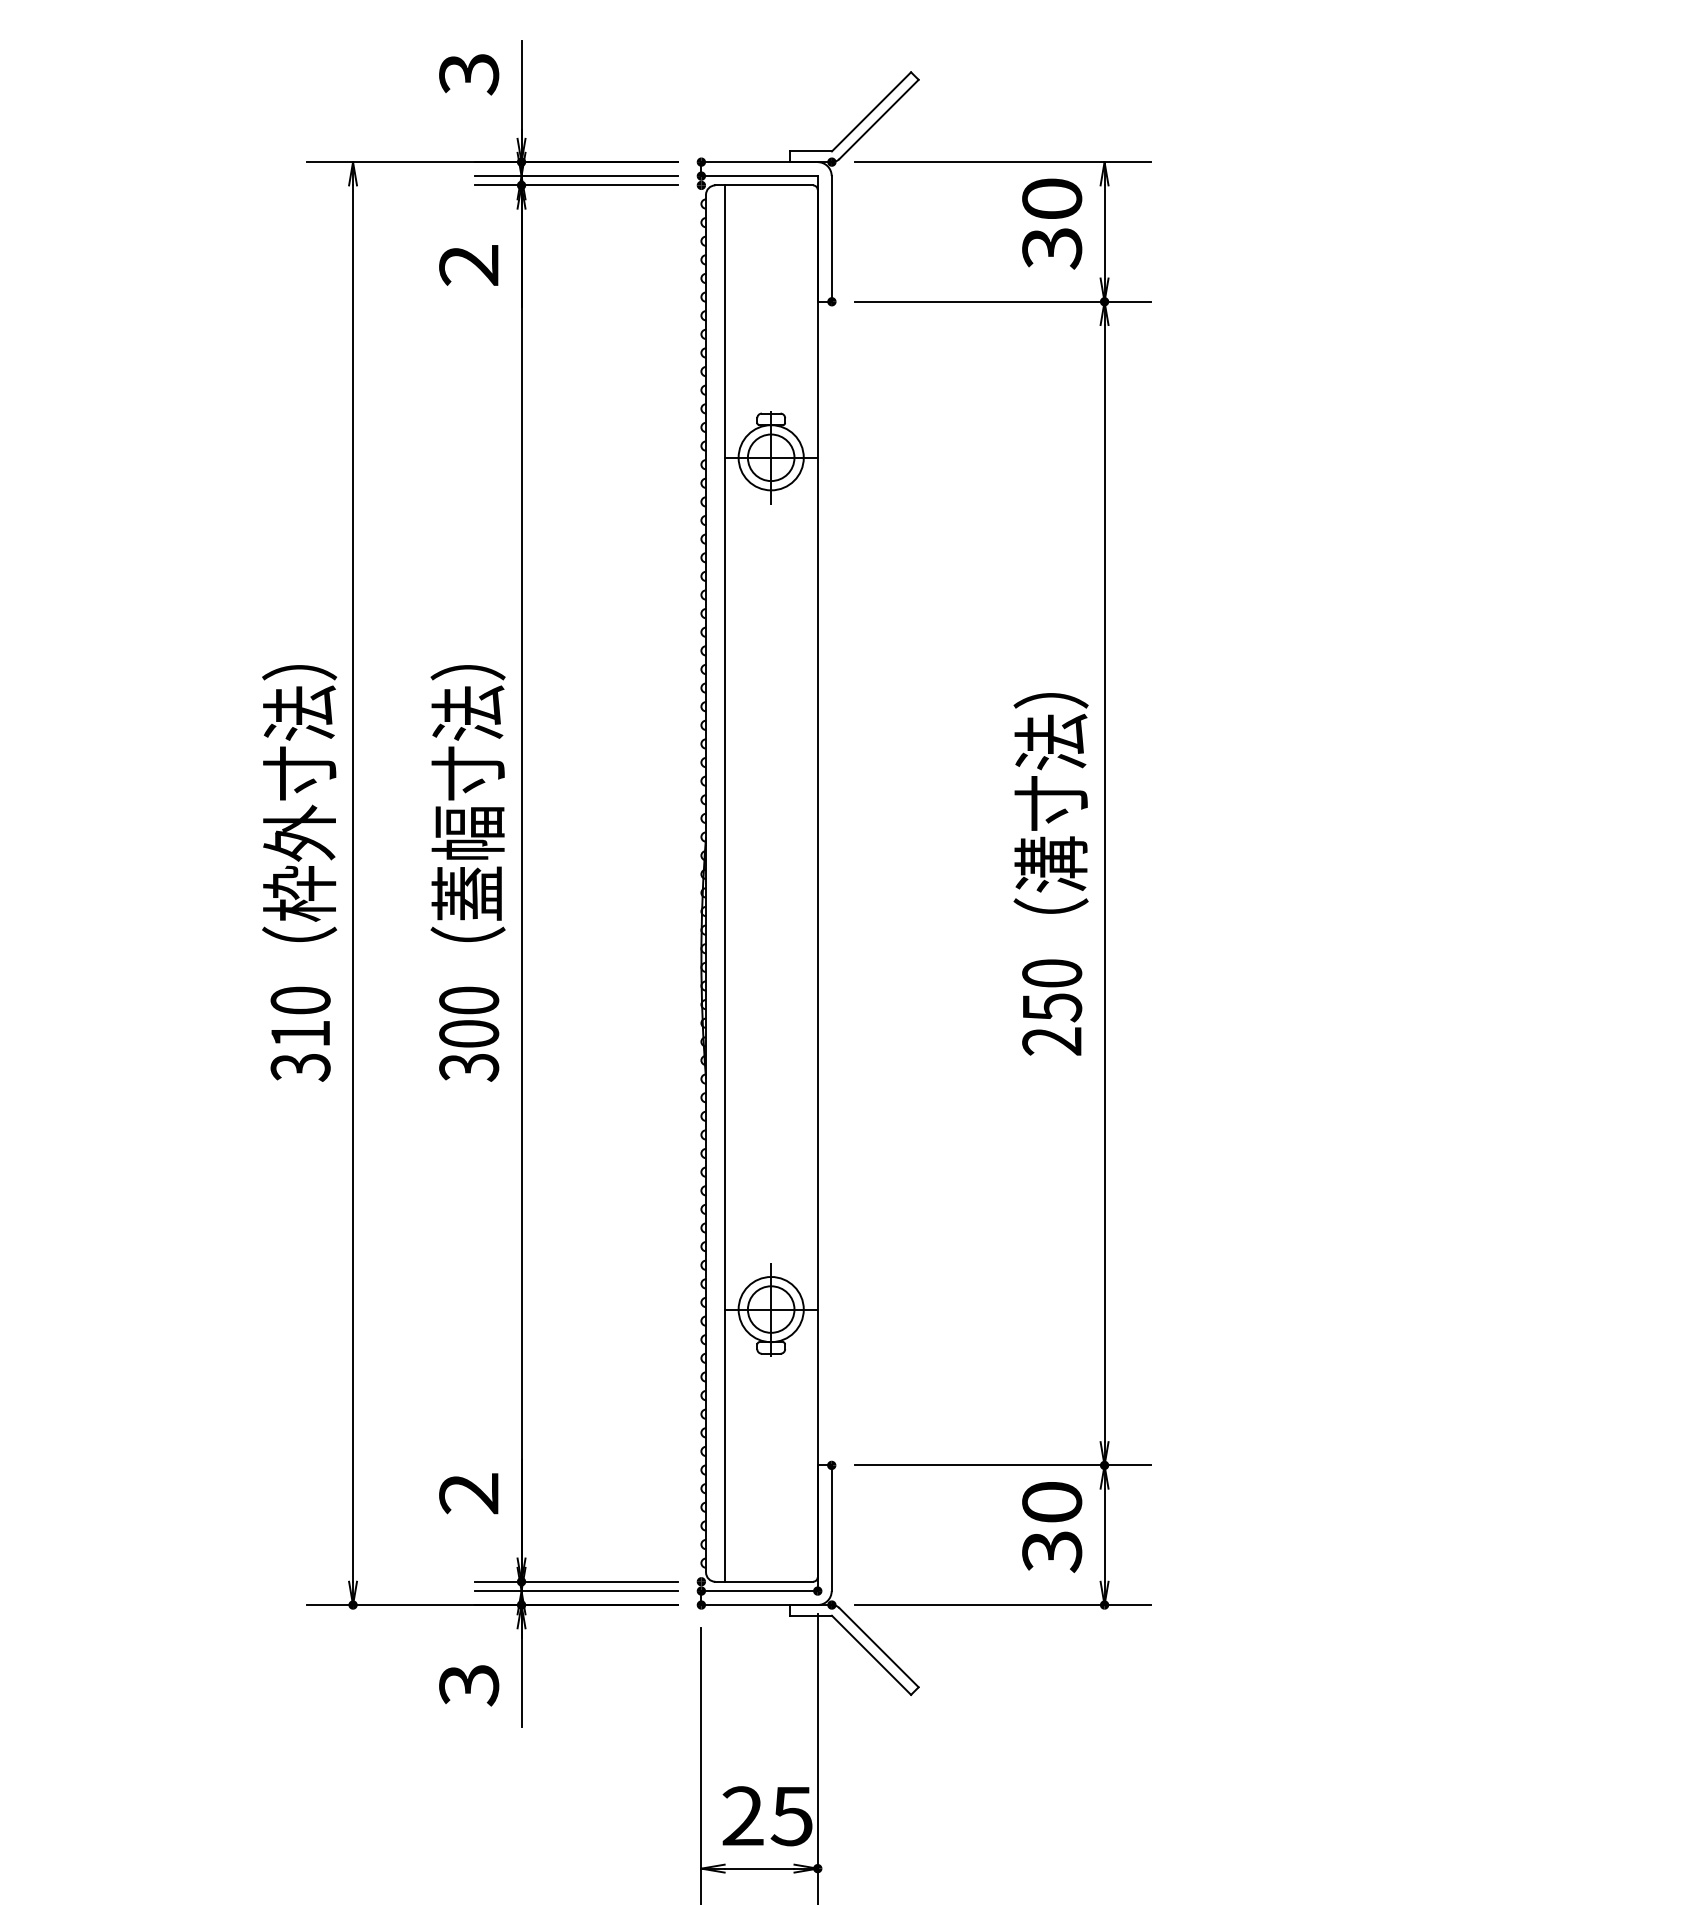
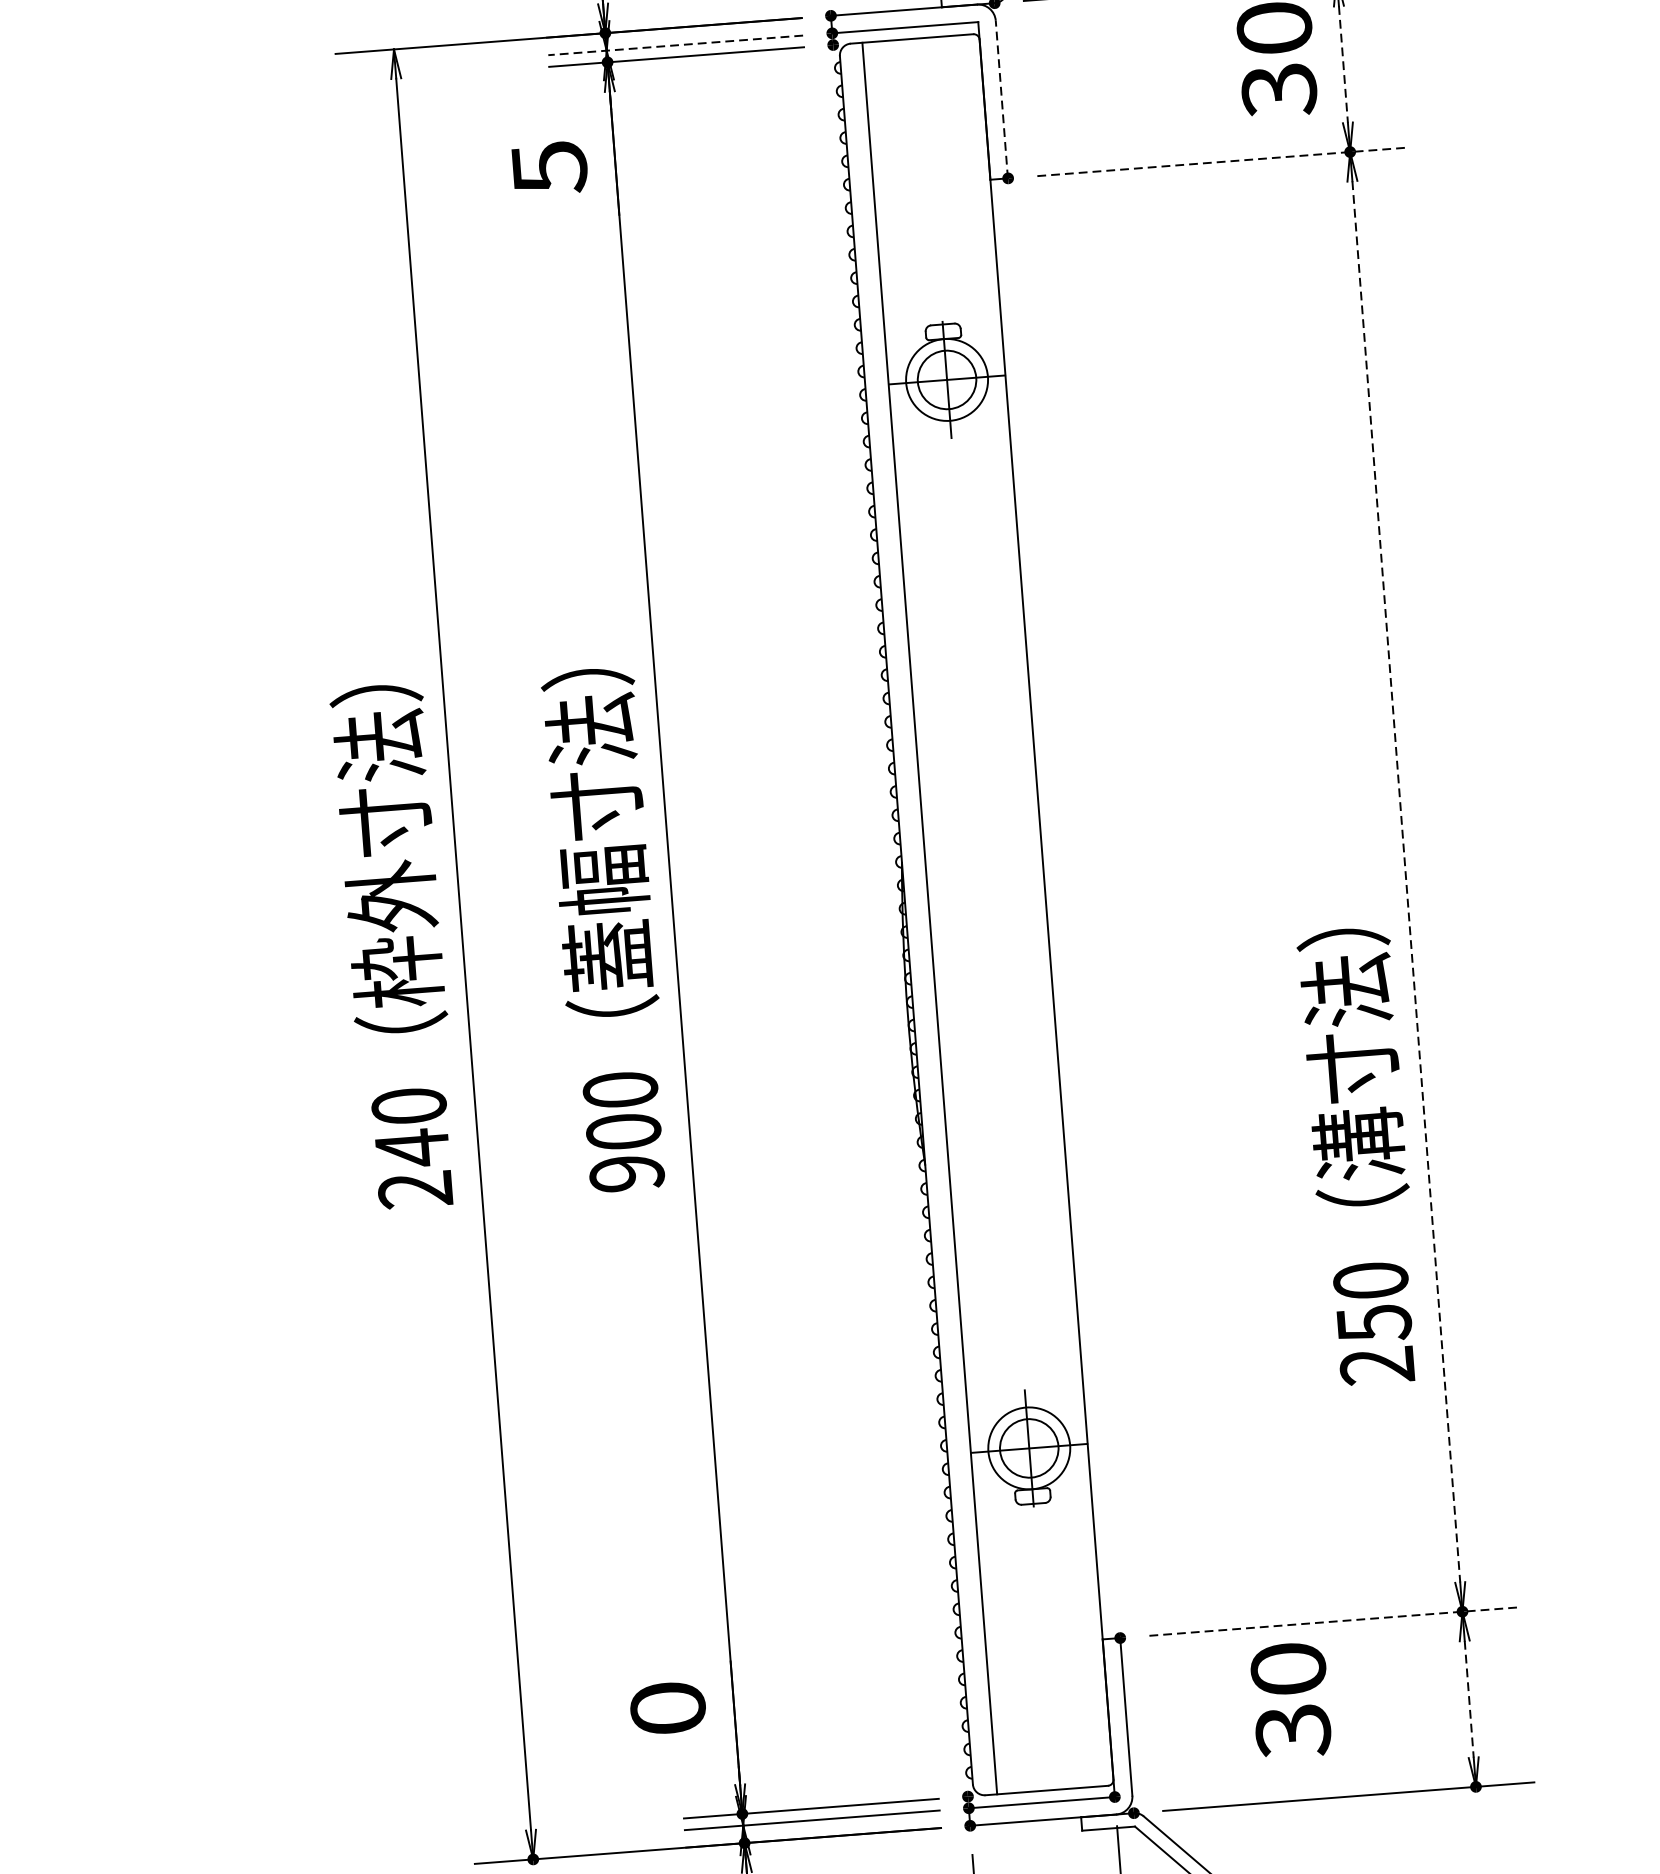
line: (576, 176) -> (675, 45), solid -> dashed
line: (1104, 231) -> (1343, 63), solid -> dashed
line: (831, 238) -> (1001, 99), solid -> dashed
text: (469, 266) -> (550, 169), 2 -> 5
line: (1003, 301) -> (1223, 161), solid -> dashed
text: (1050, 874) -> (1359, 1156), moved
line: (1104, 883) -> (1406, 881), solid -> dashed
text: (300, 1050) -> (413, 1168), 310 -> 240
text: (469, 1067) -> (627, 1173), 300 -> 900
line: (1003, 1465) -> (1335, 1621), solid -> dashed
text: (469, 1493) -> (668, 1708), 2 -> 0
text: (1052, 1527) -> (1291, 1700), moved
line: (1104, 1535) -> (1469, 1699), solid -> dashed

